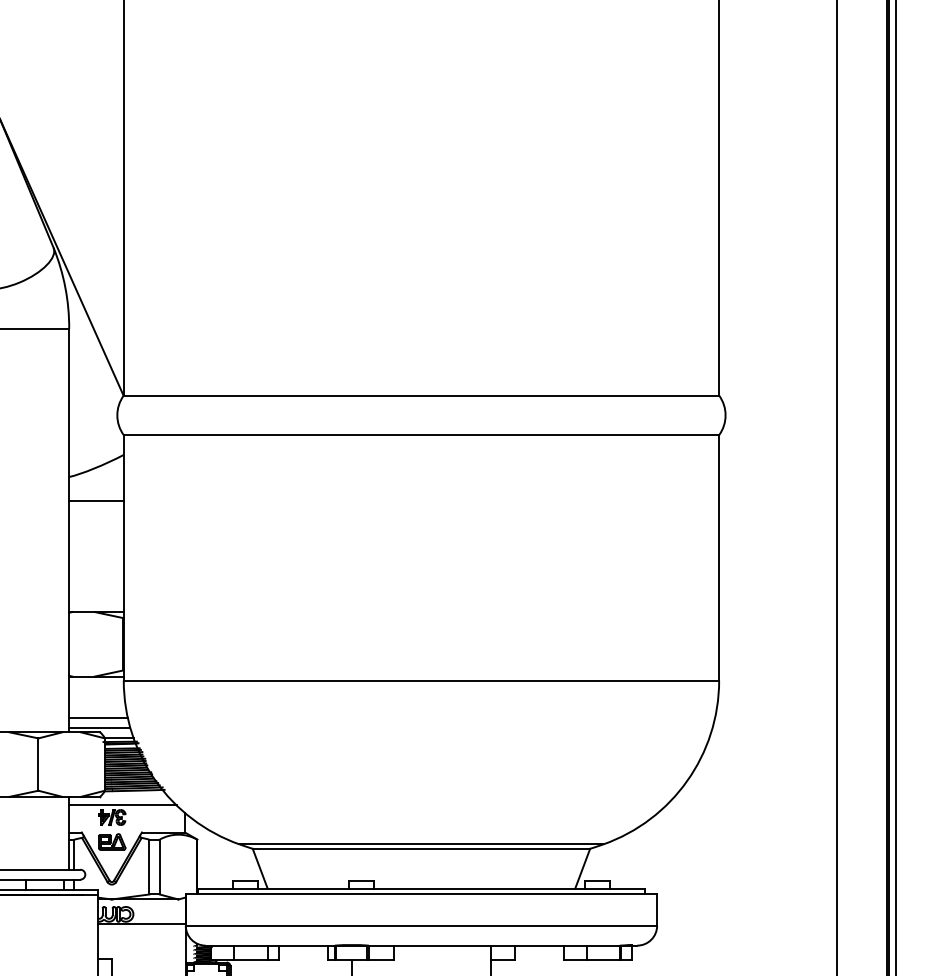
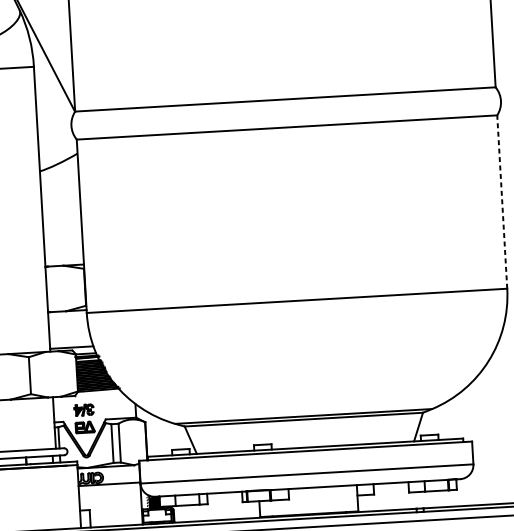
line: (96, 500) -> (60, 186), removed
line: (719, 557) -> (502, 201), solid -> dashed
line: (98, 718) -> (70, 340), removed
line: (122, 805) -> (90, 401), removed

